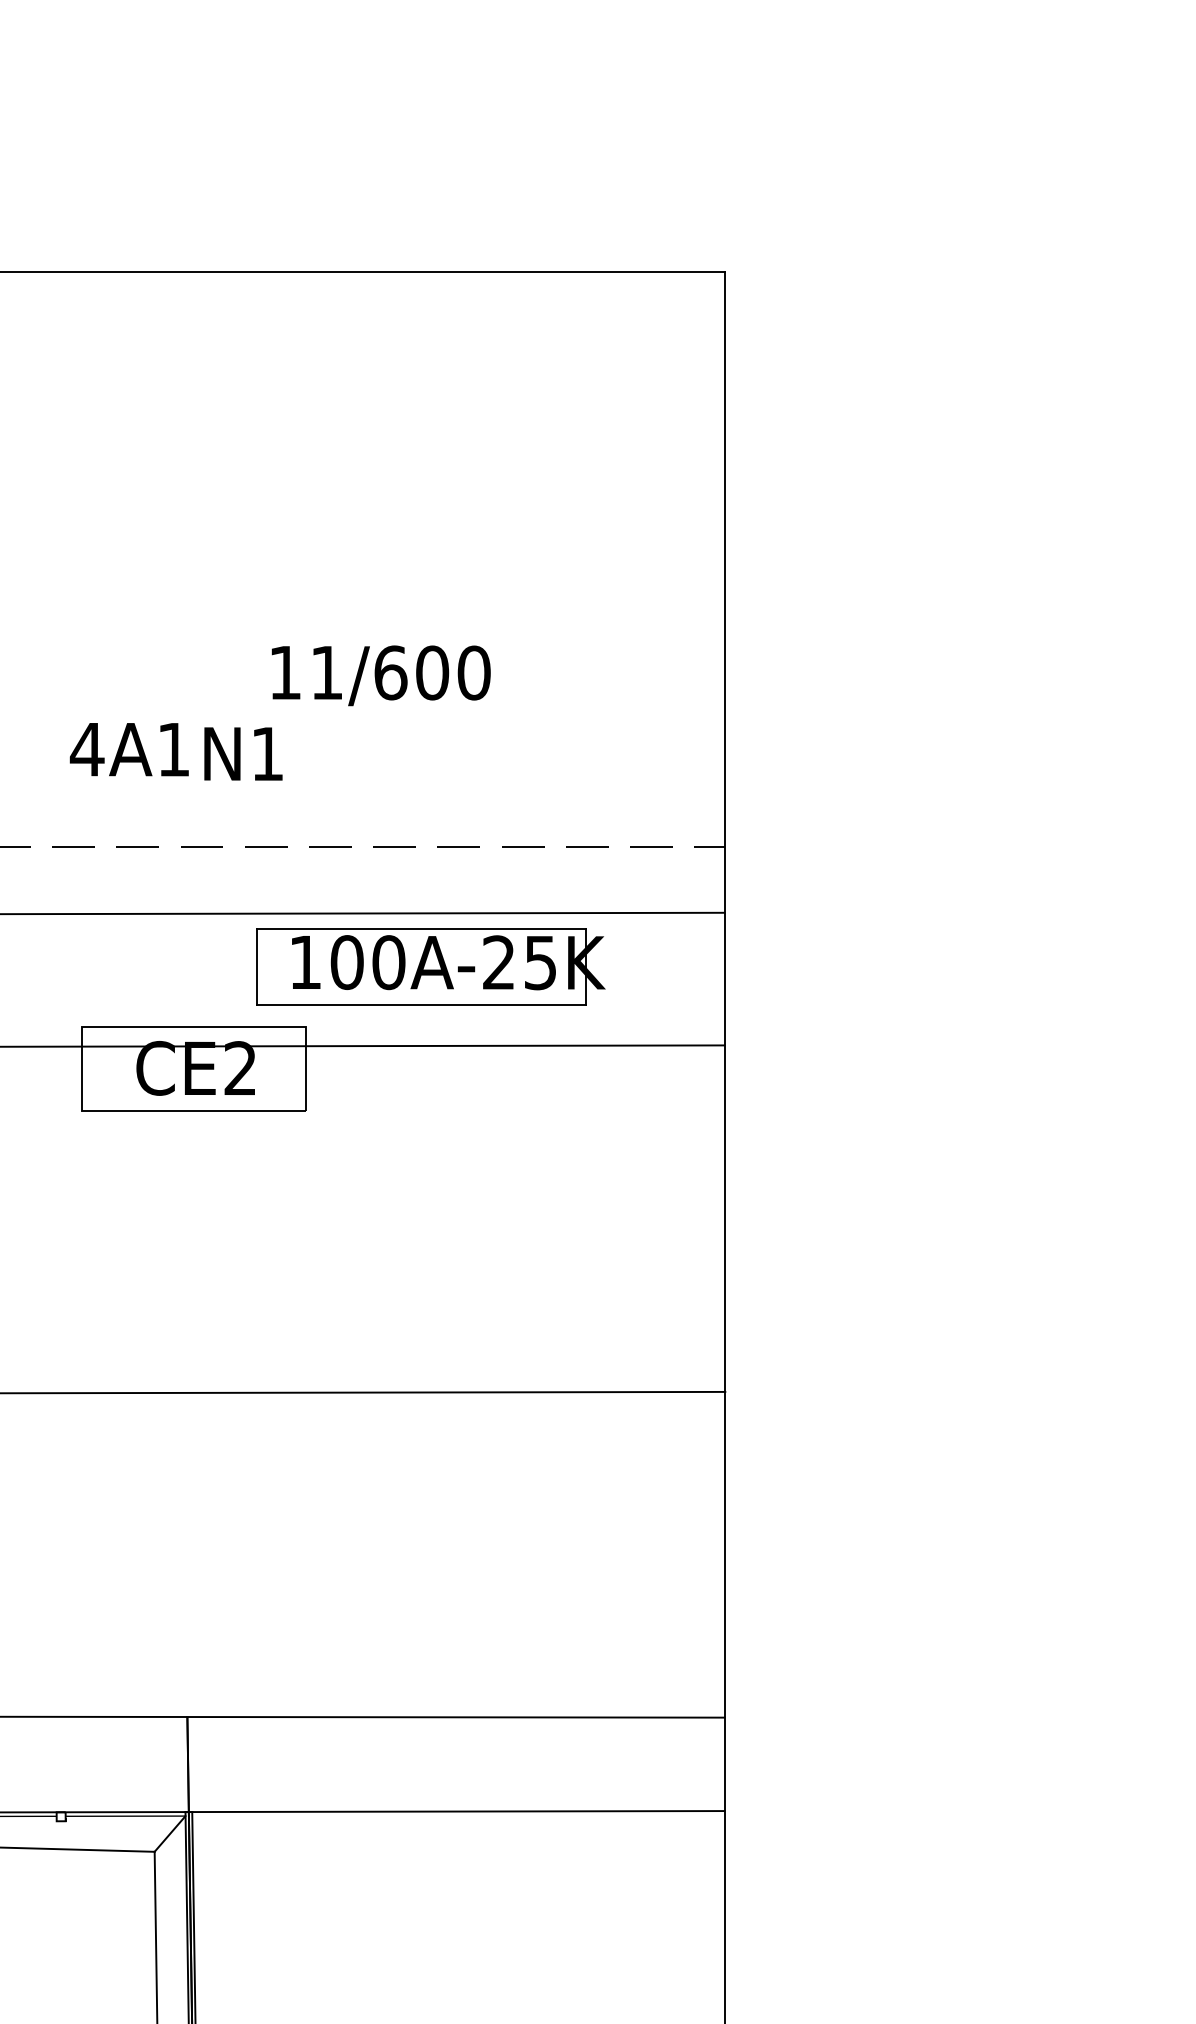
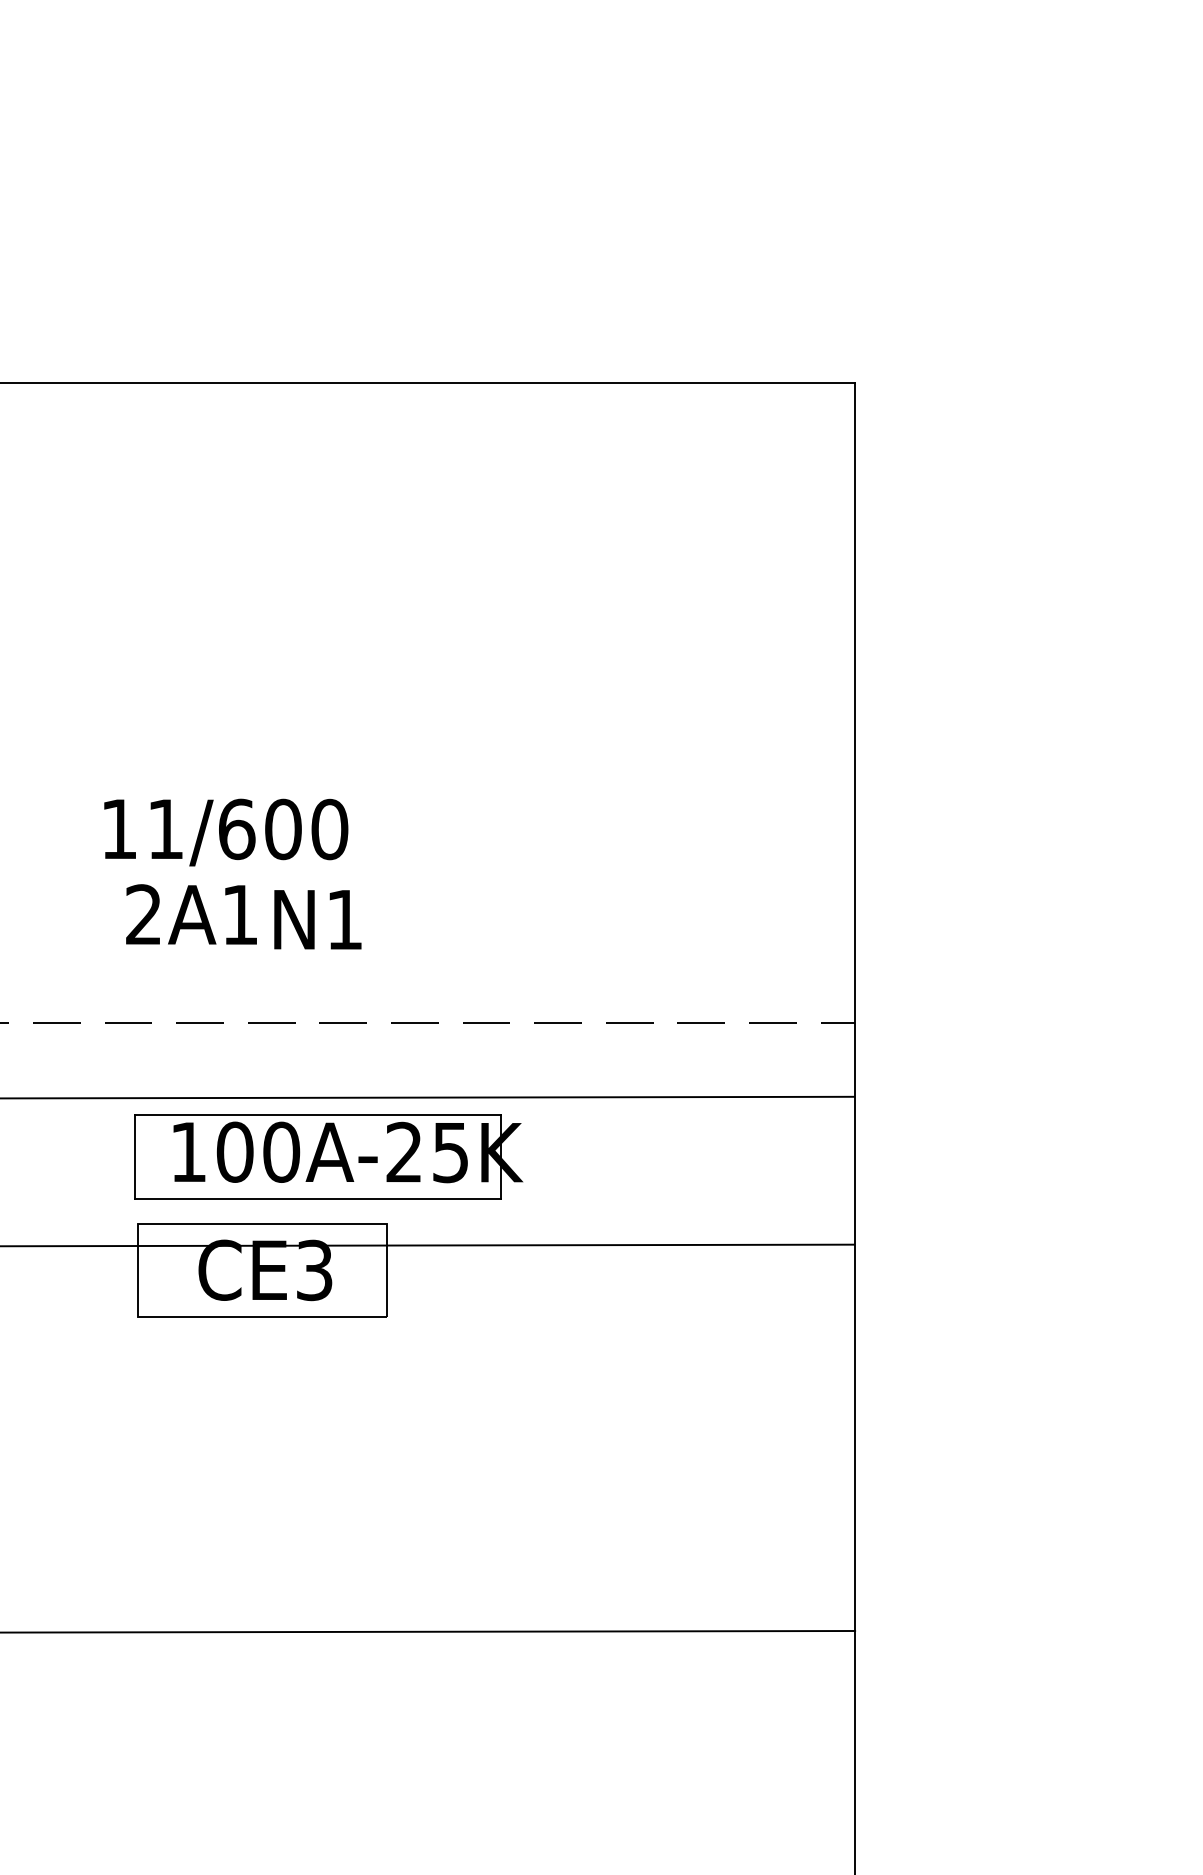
text: (380, 675) -> (225, 832), moved
text: (86, 749) -> (142, 914), 4A1 -> 2A1
part: (430, 966) -> (327, 1156), moved
text: (240, 1068) -> (314, 1270), CE2 -> CE3

